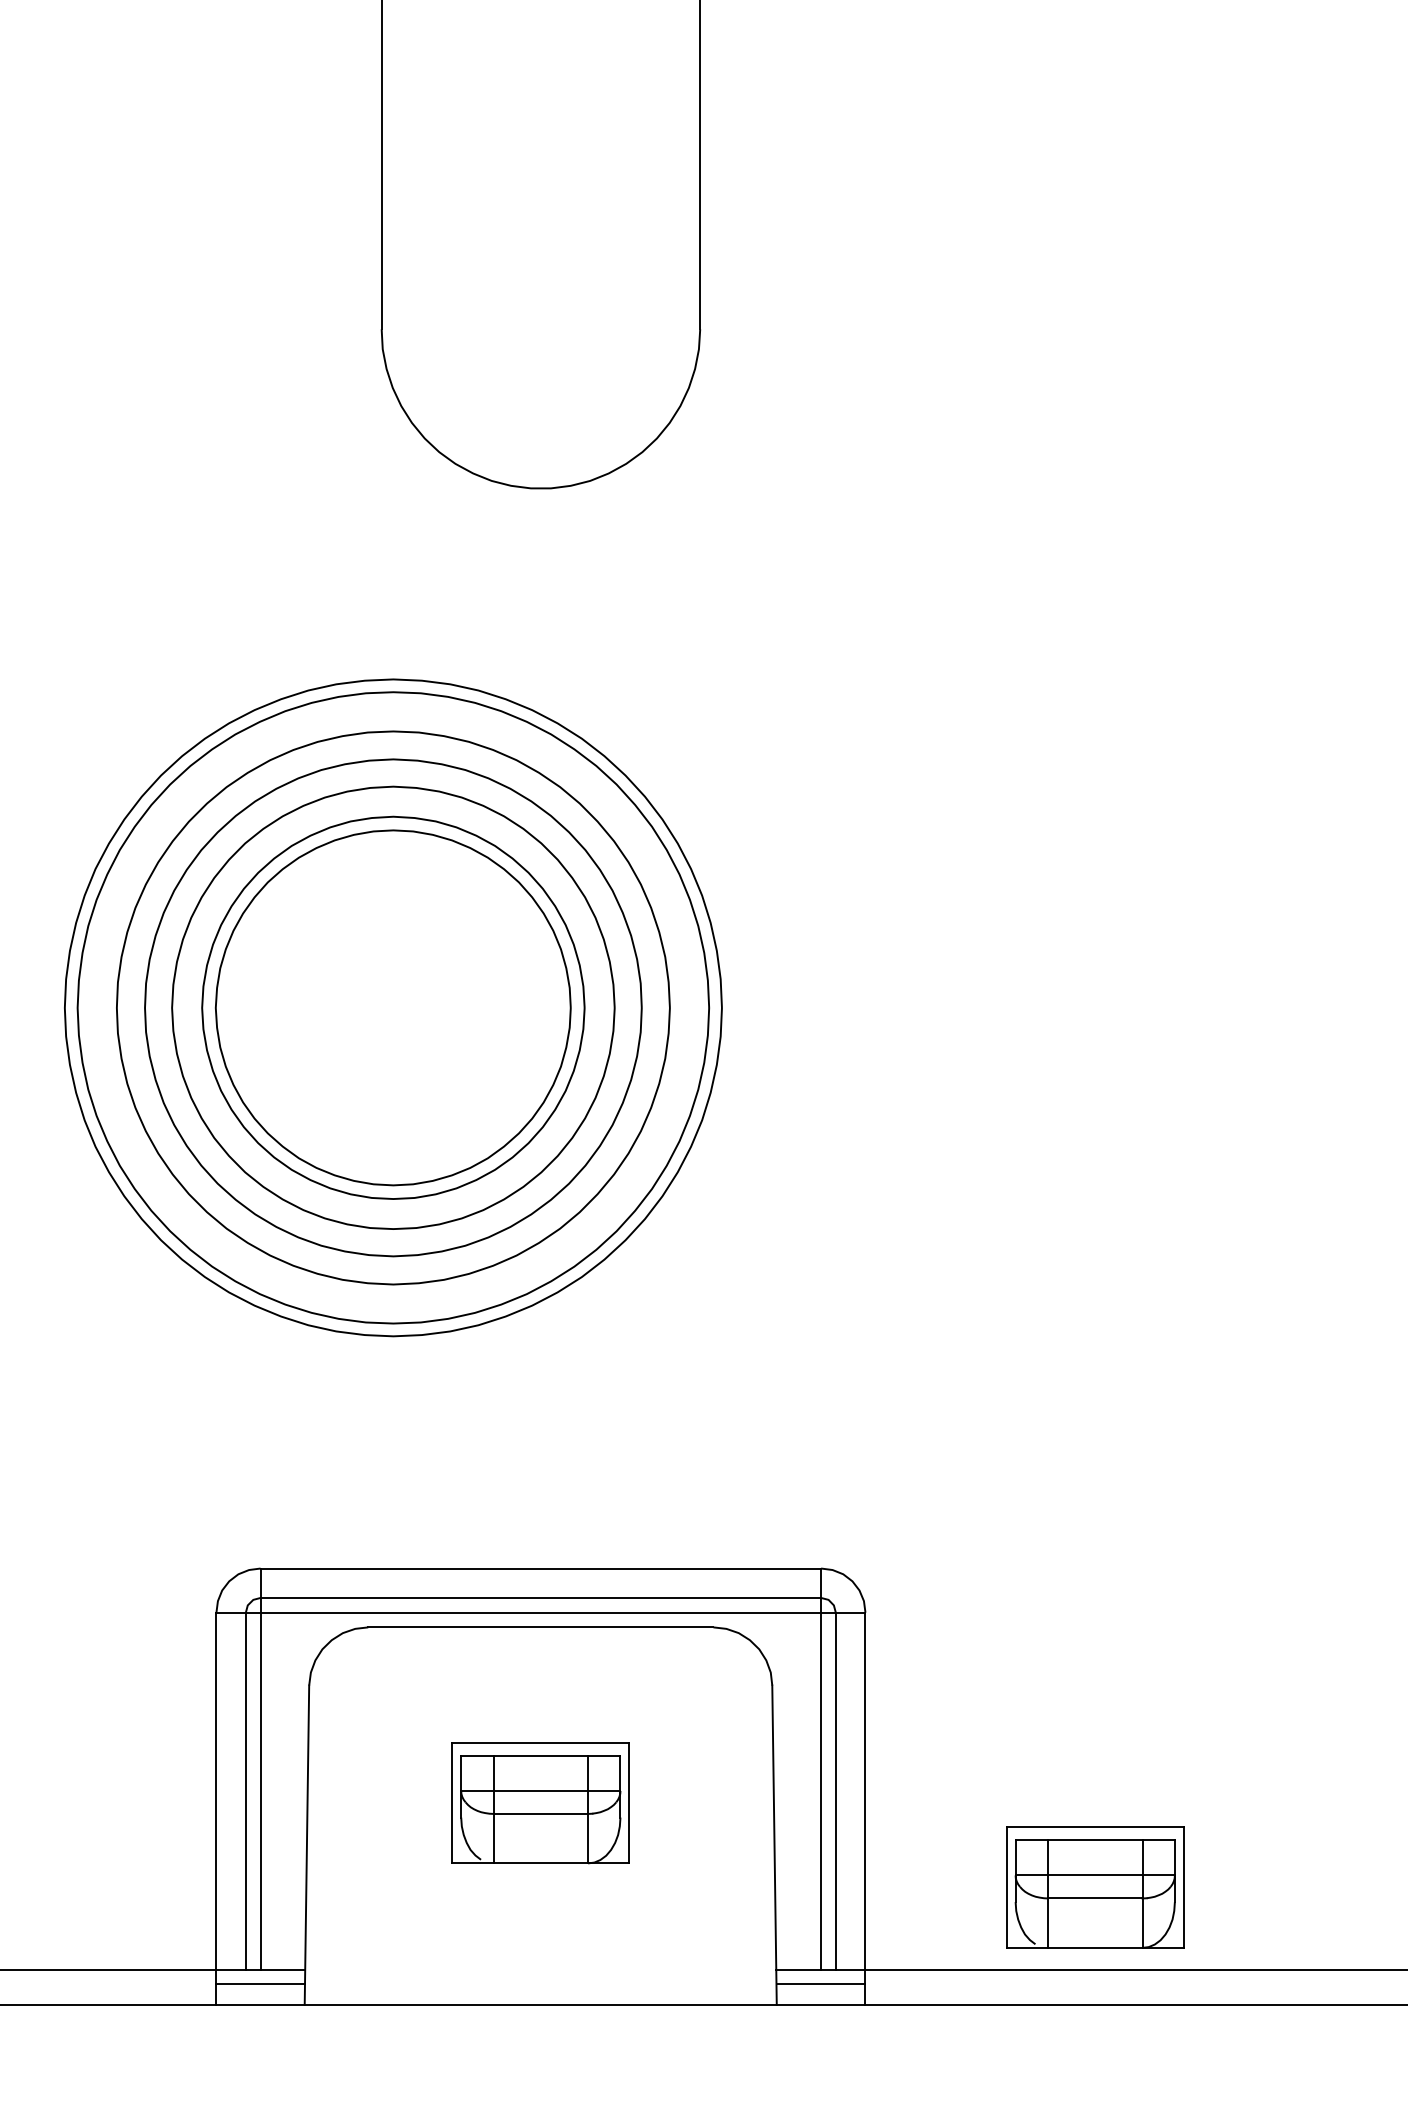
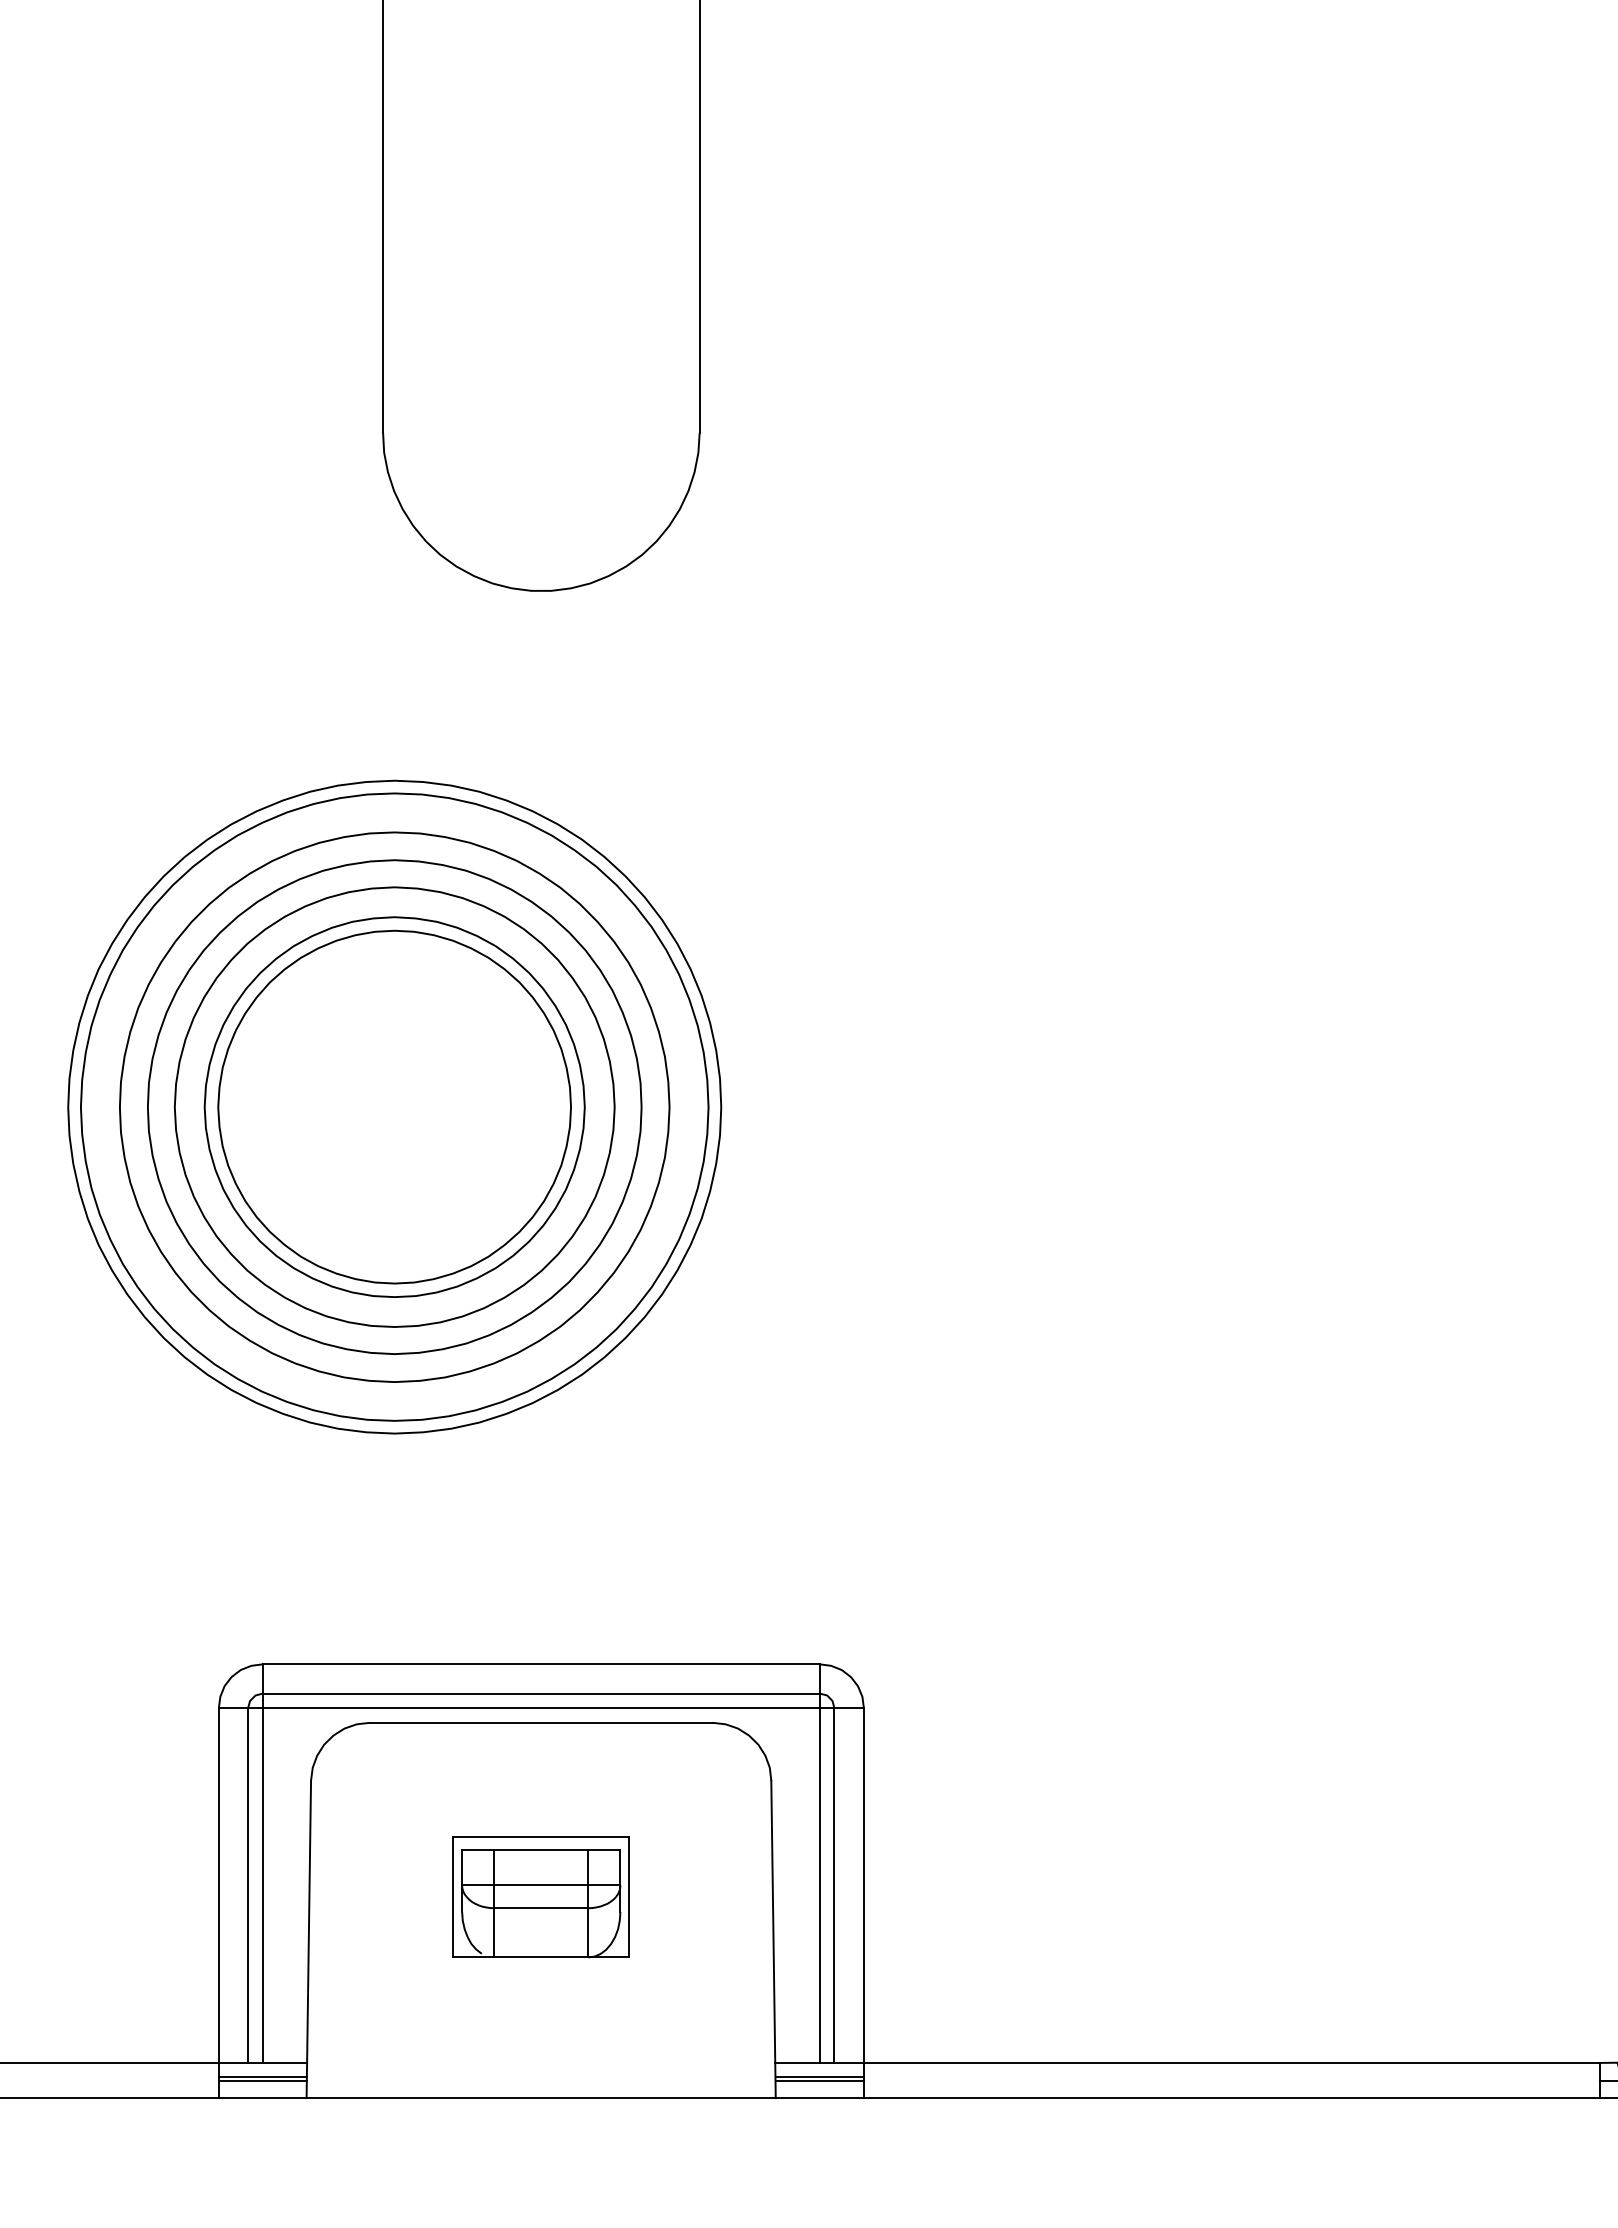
part: (1094, 1887) -> (1091, 1981), removed
line: (260, 1987) -> (262, 2080), added
line: (820, 1987) -> (819, 2080), added

